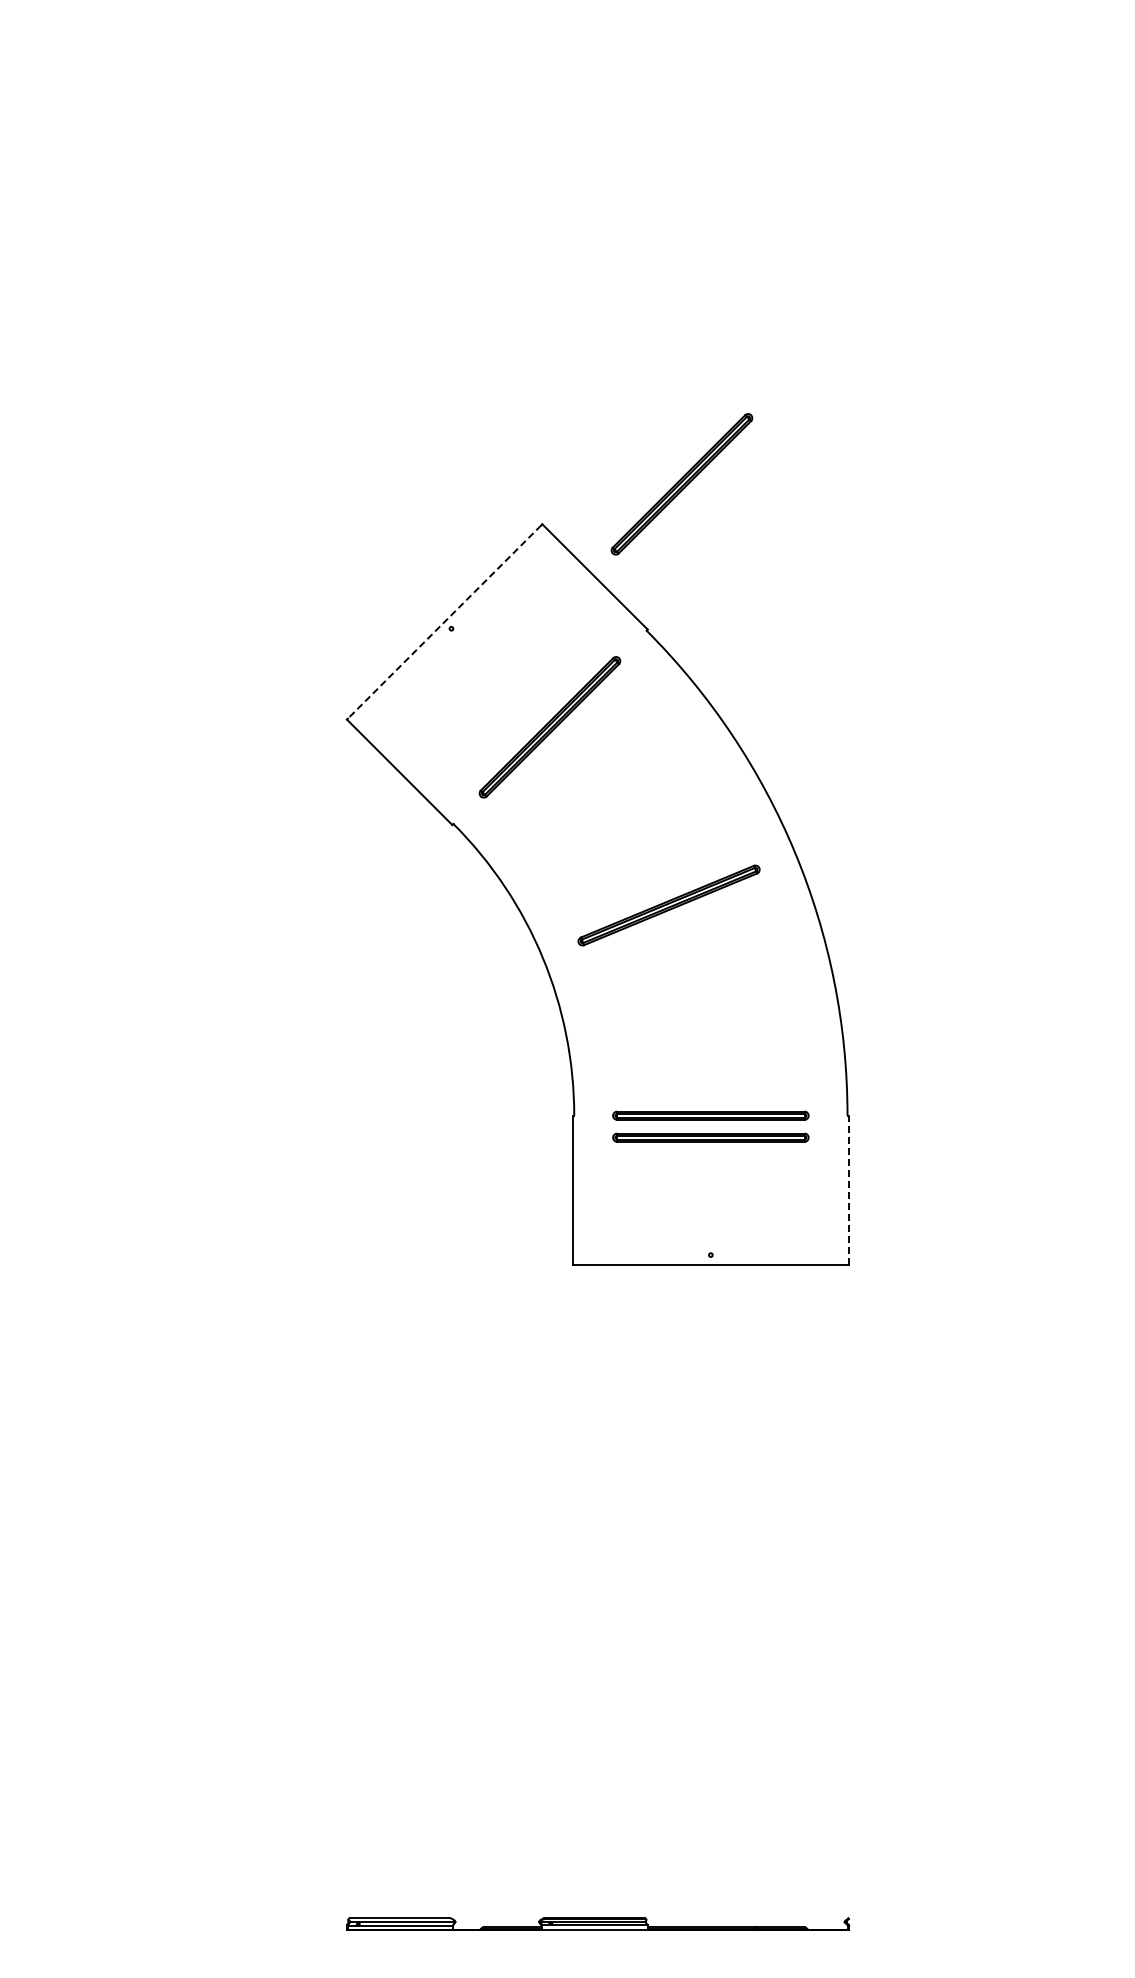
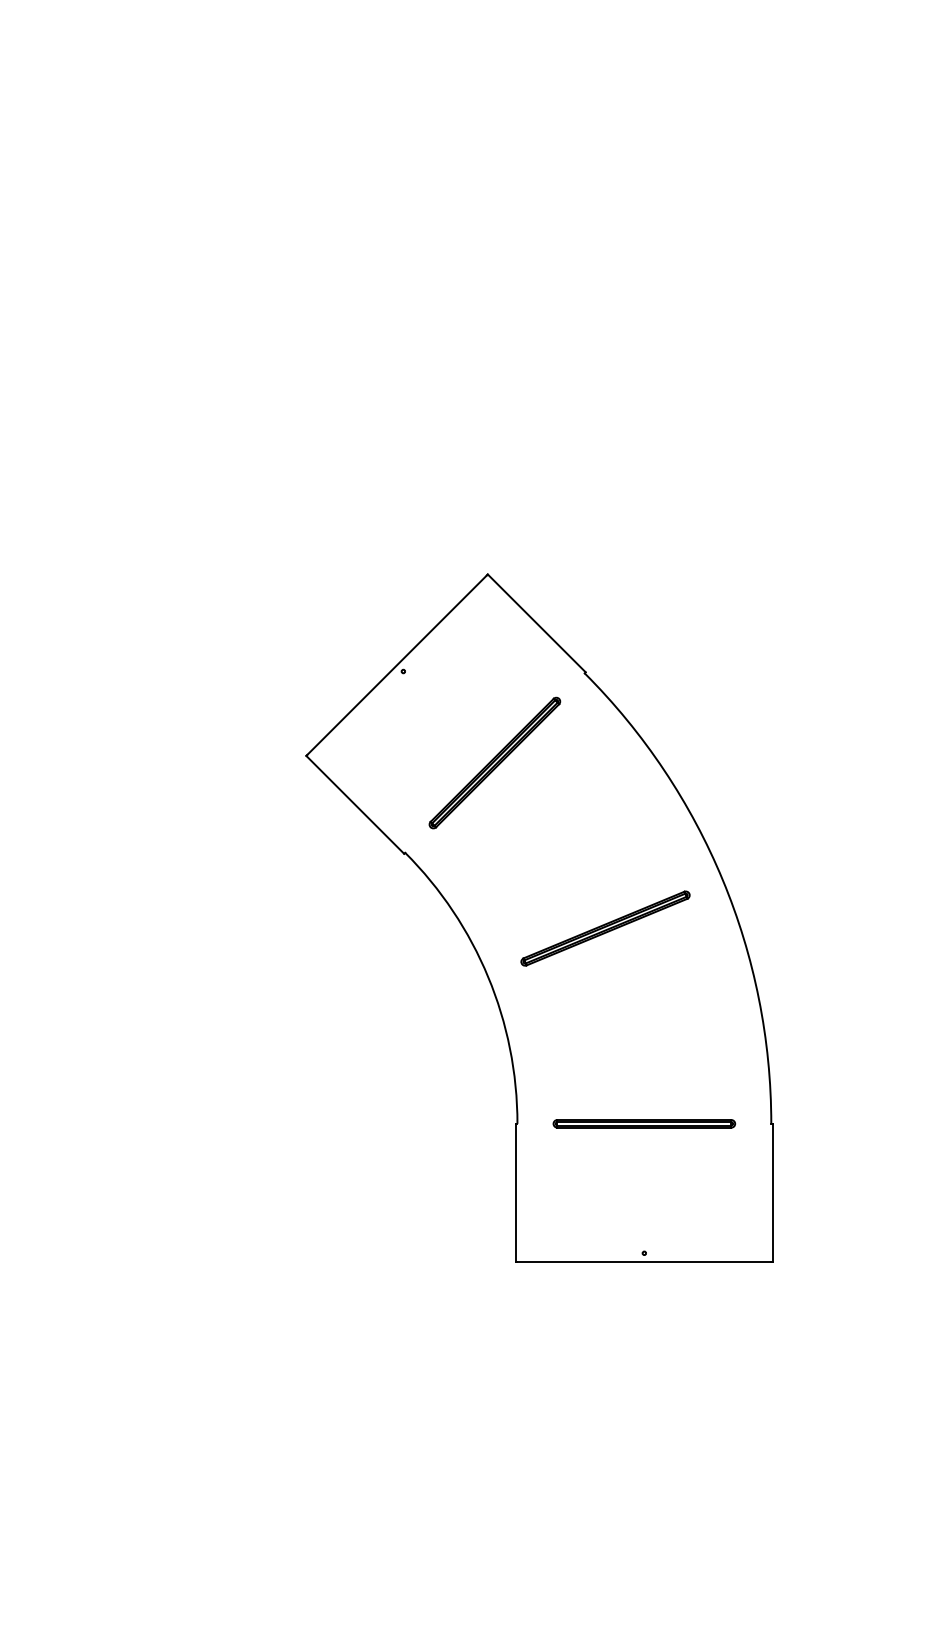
part: (681, 484) -> (617, 537), removed
line: (444, 621) -> (396, 664), dashed -> solid
part: (710, 1137) -> (644, 1144), removed
line: (849, 1189) -> (773, 1192), dashed -> solid

